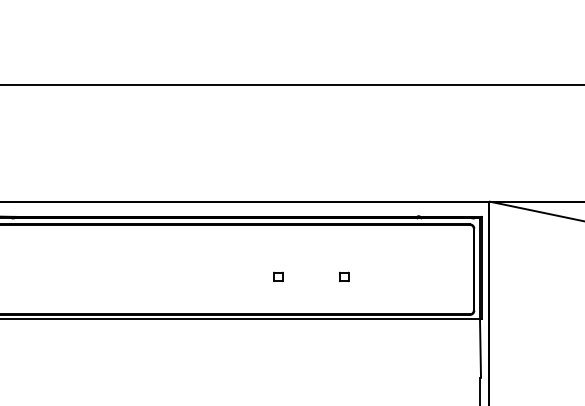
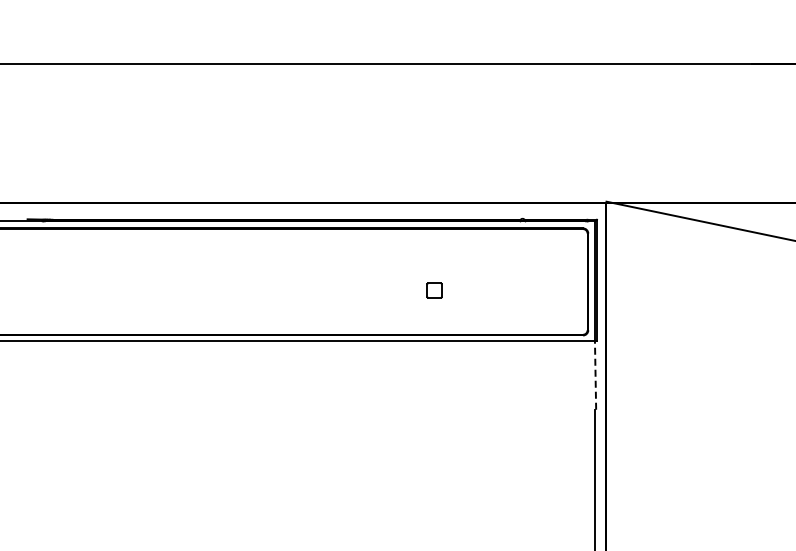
part: (278, 276) -> (356, 290), removed
part: (344, 276) -> (434, 290), size x1.4
line: (480, 348) -> (595, 375), solid -> dashed

